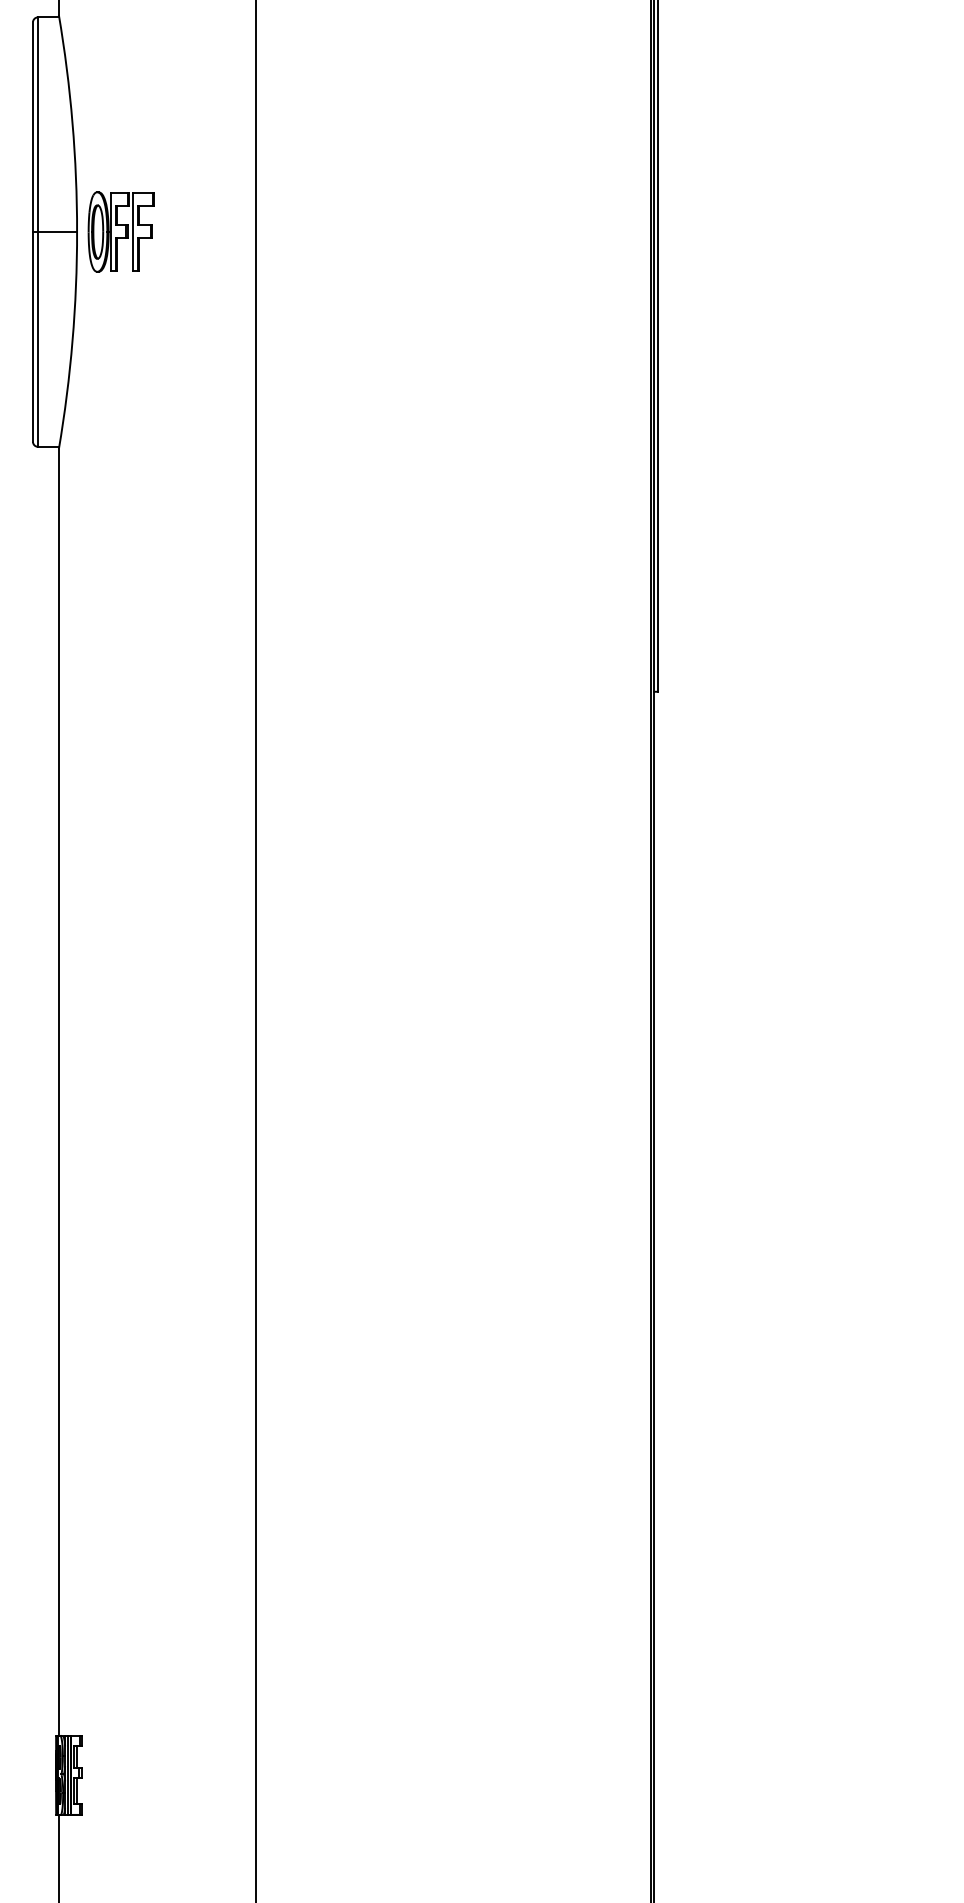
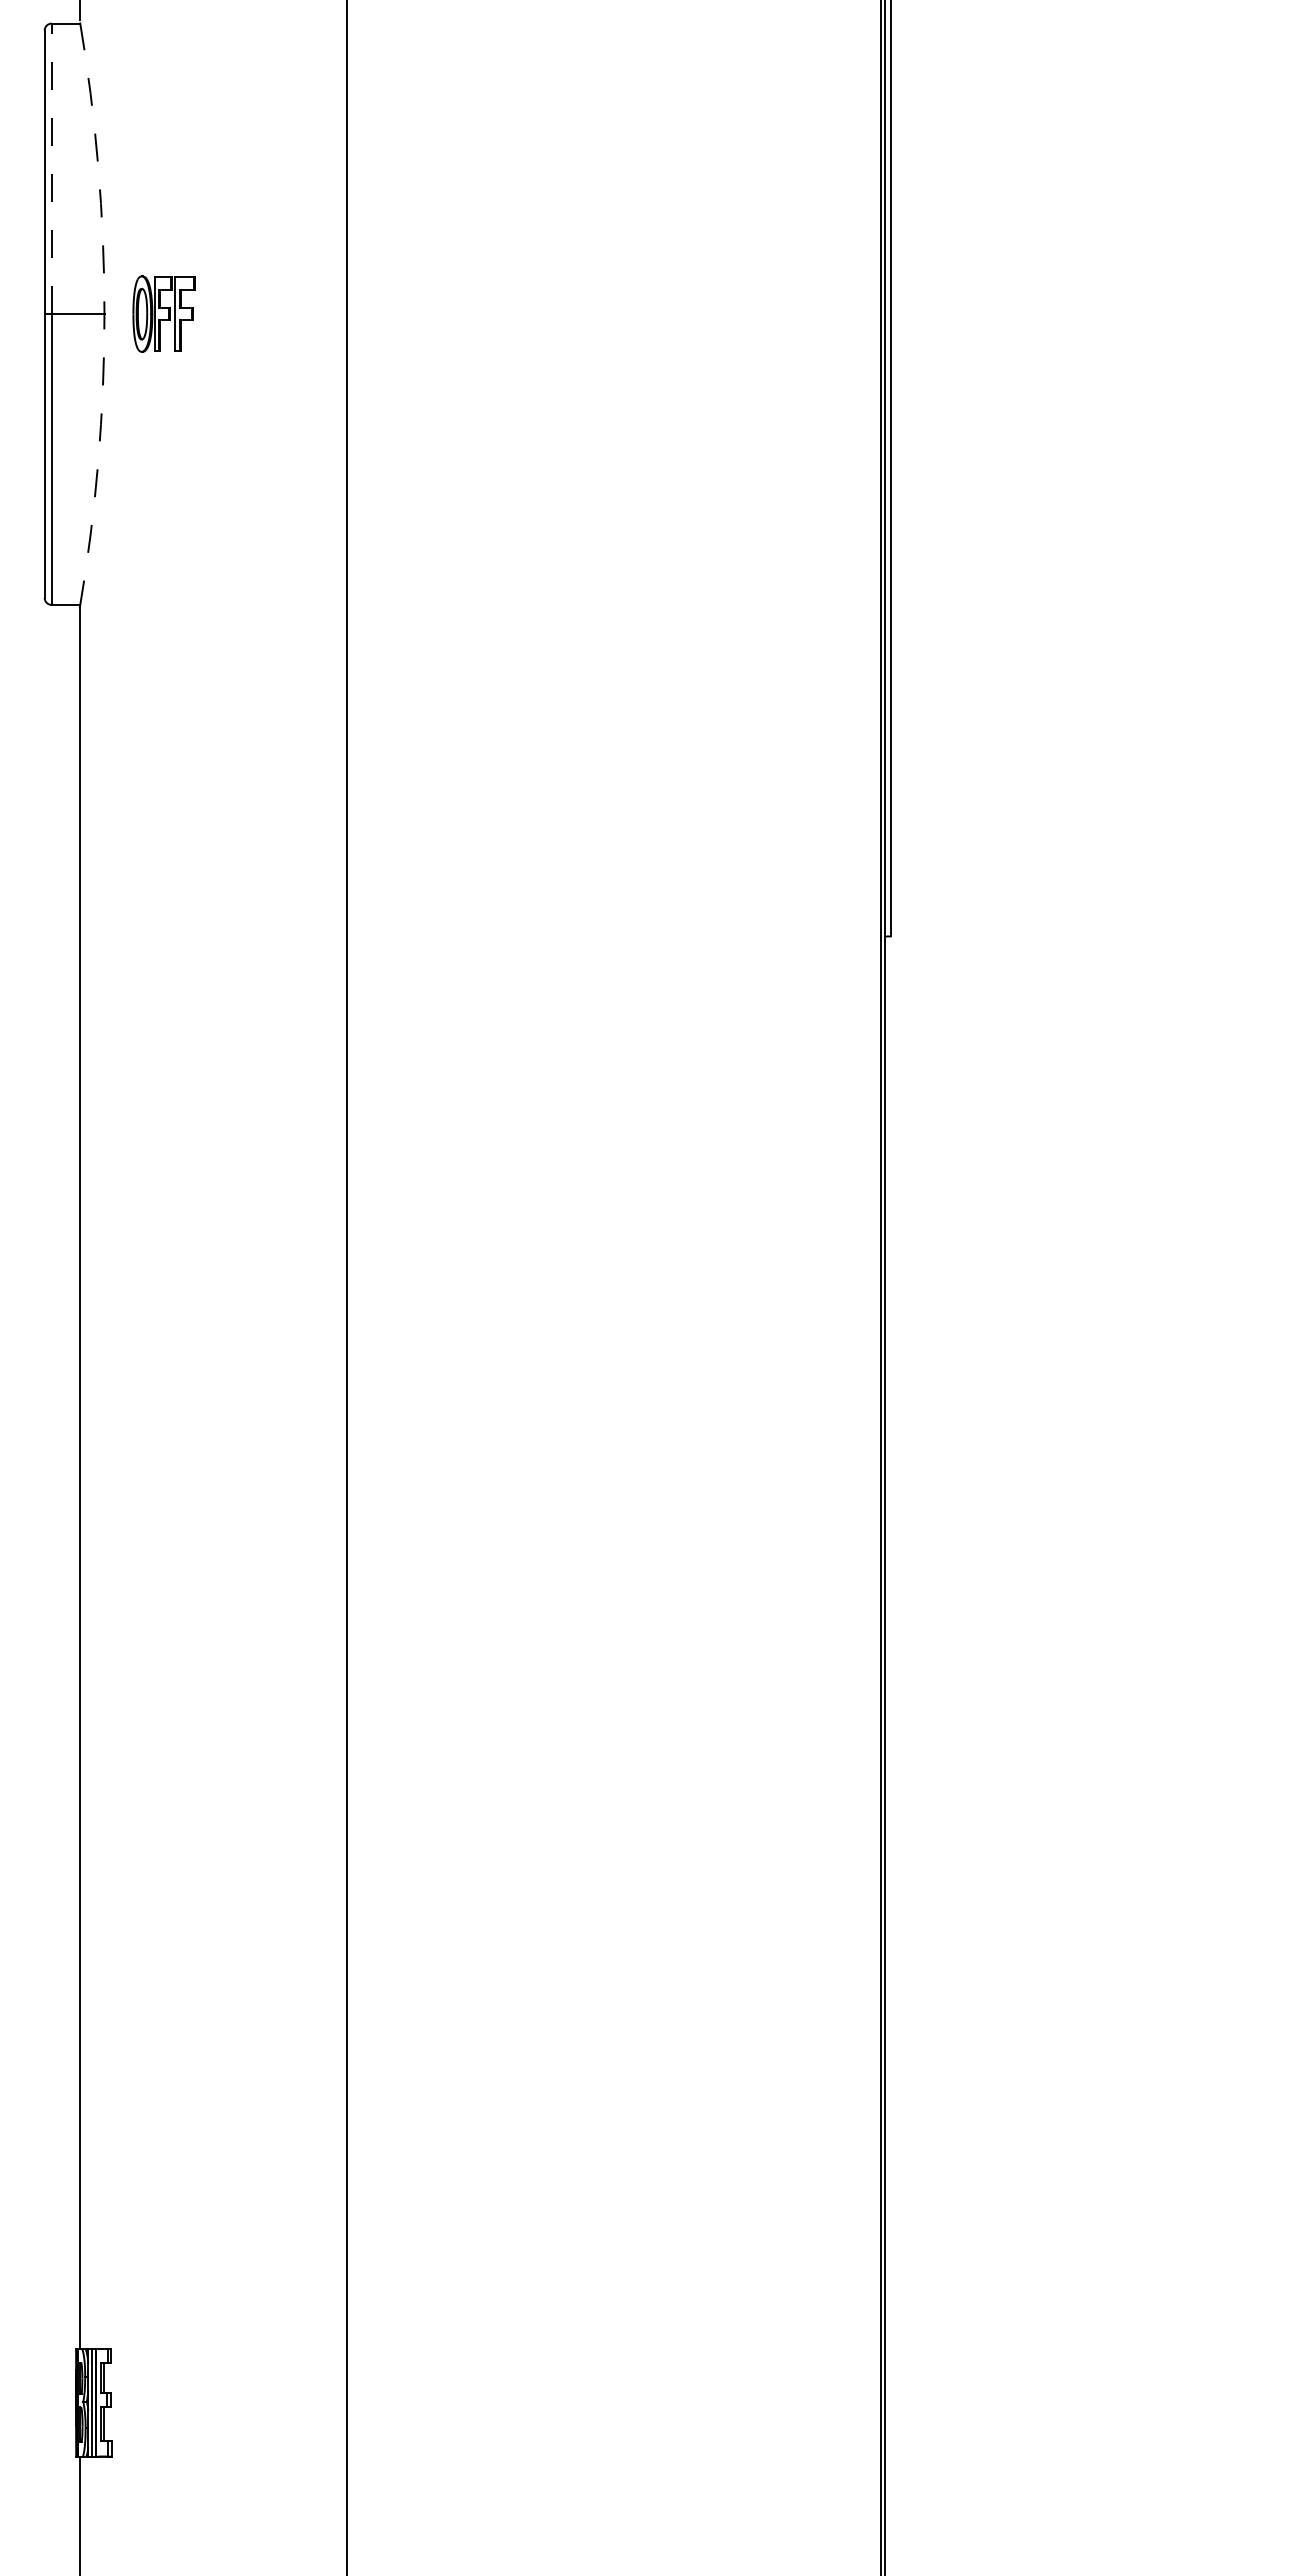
line: (37, 124) -> (51, 168), solid -> dashed
part: (121, 231) -> (164, 313), size x0.7
arc: (77, 232) -> (104, 314), solid -> dashed

